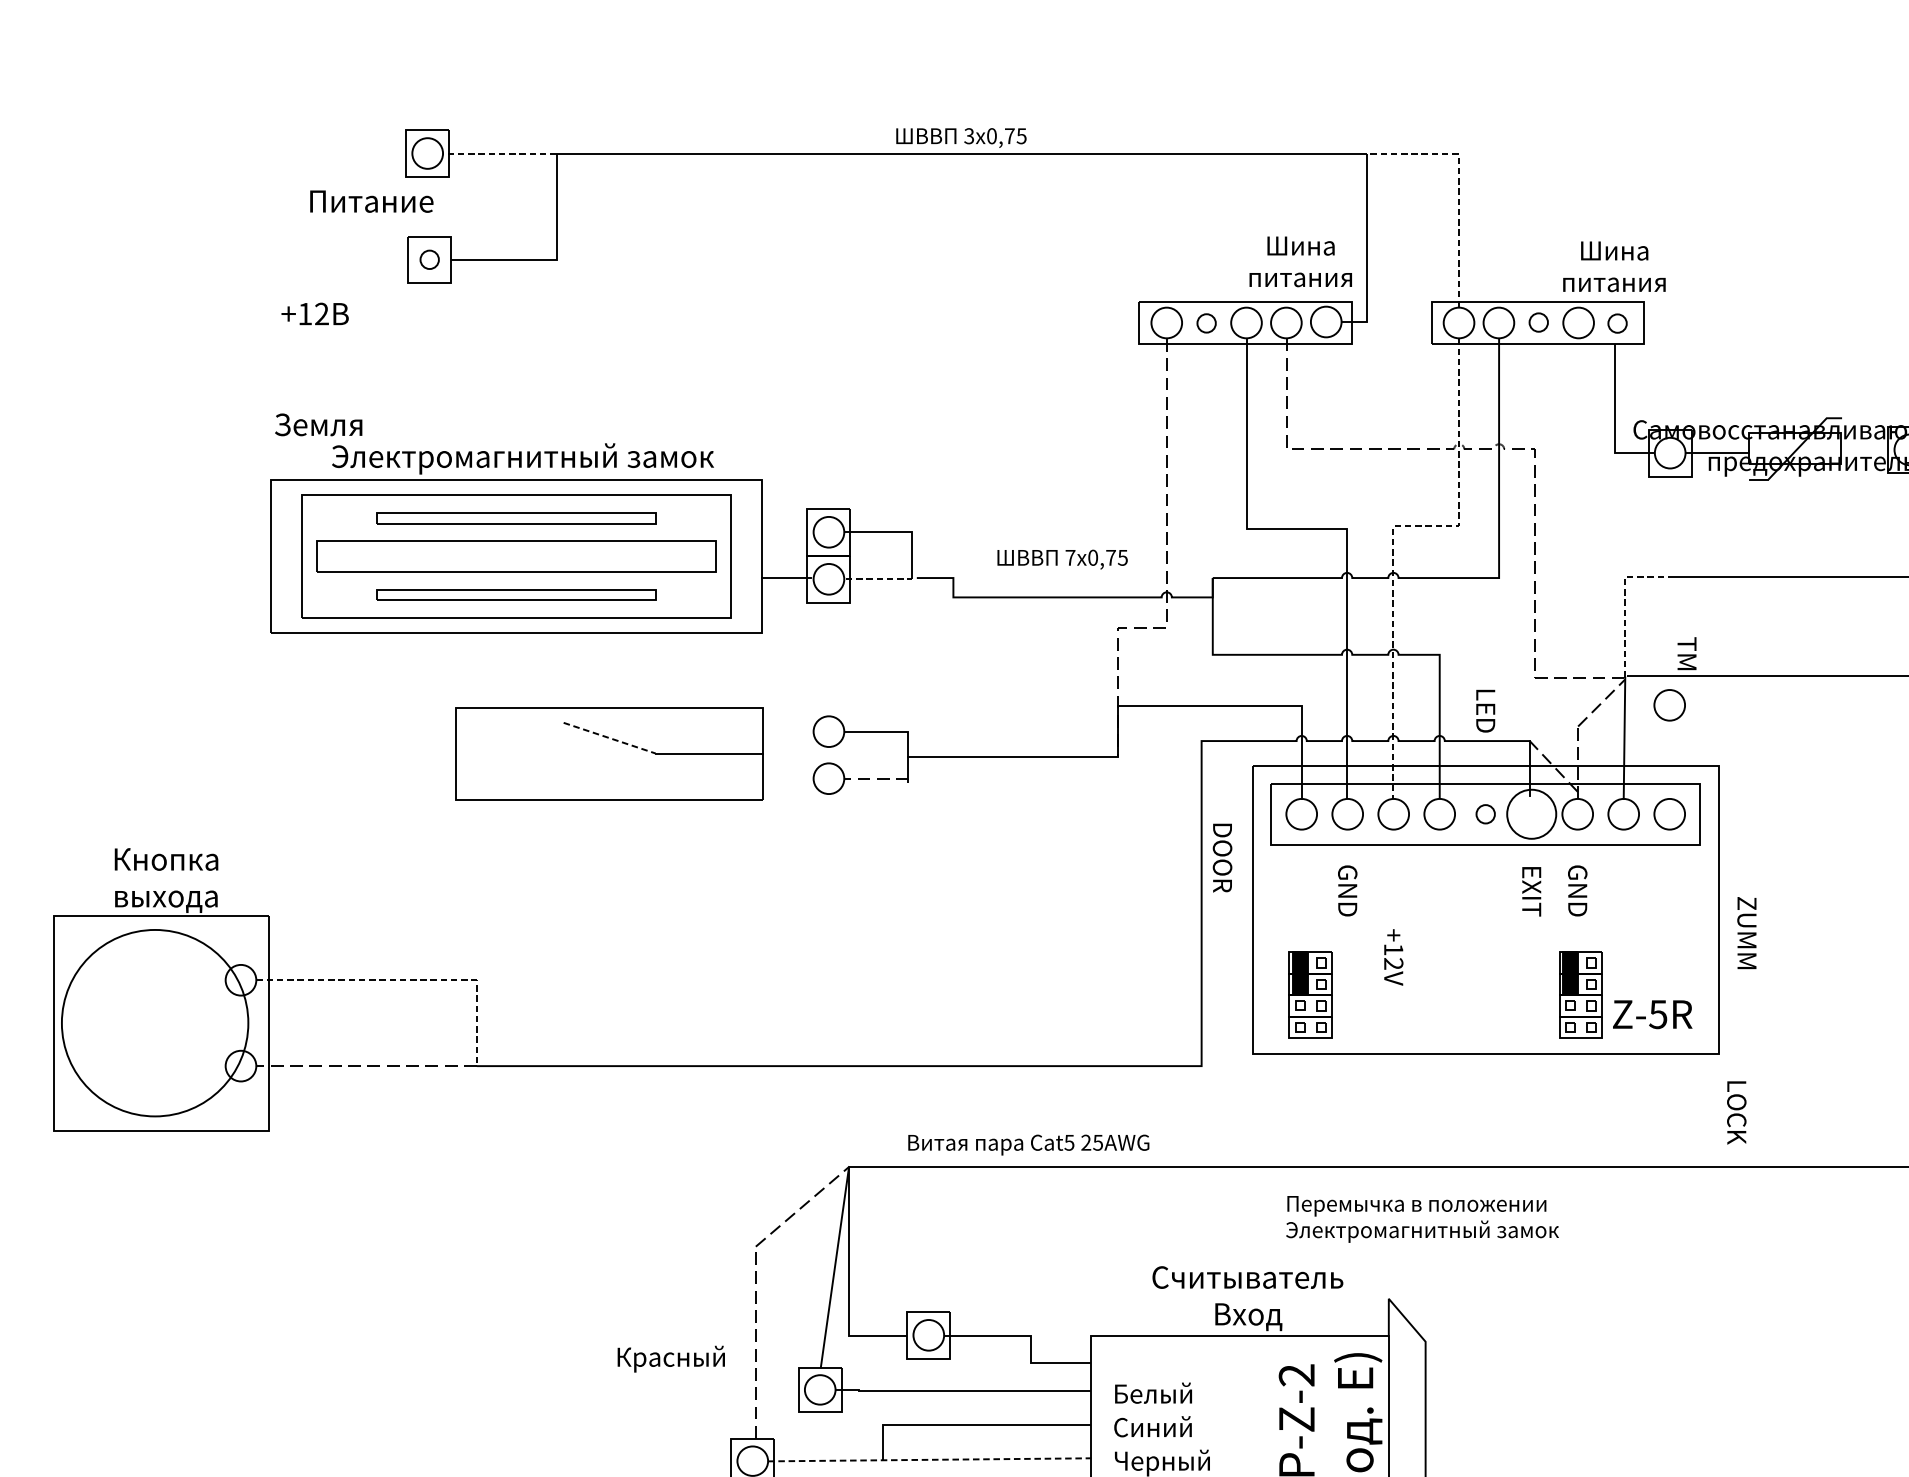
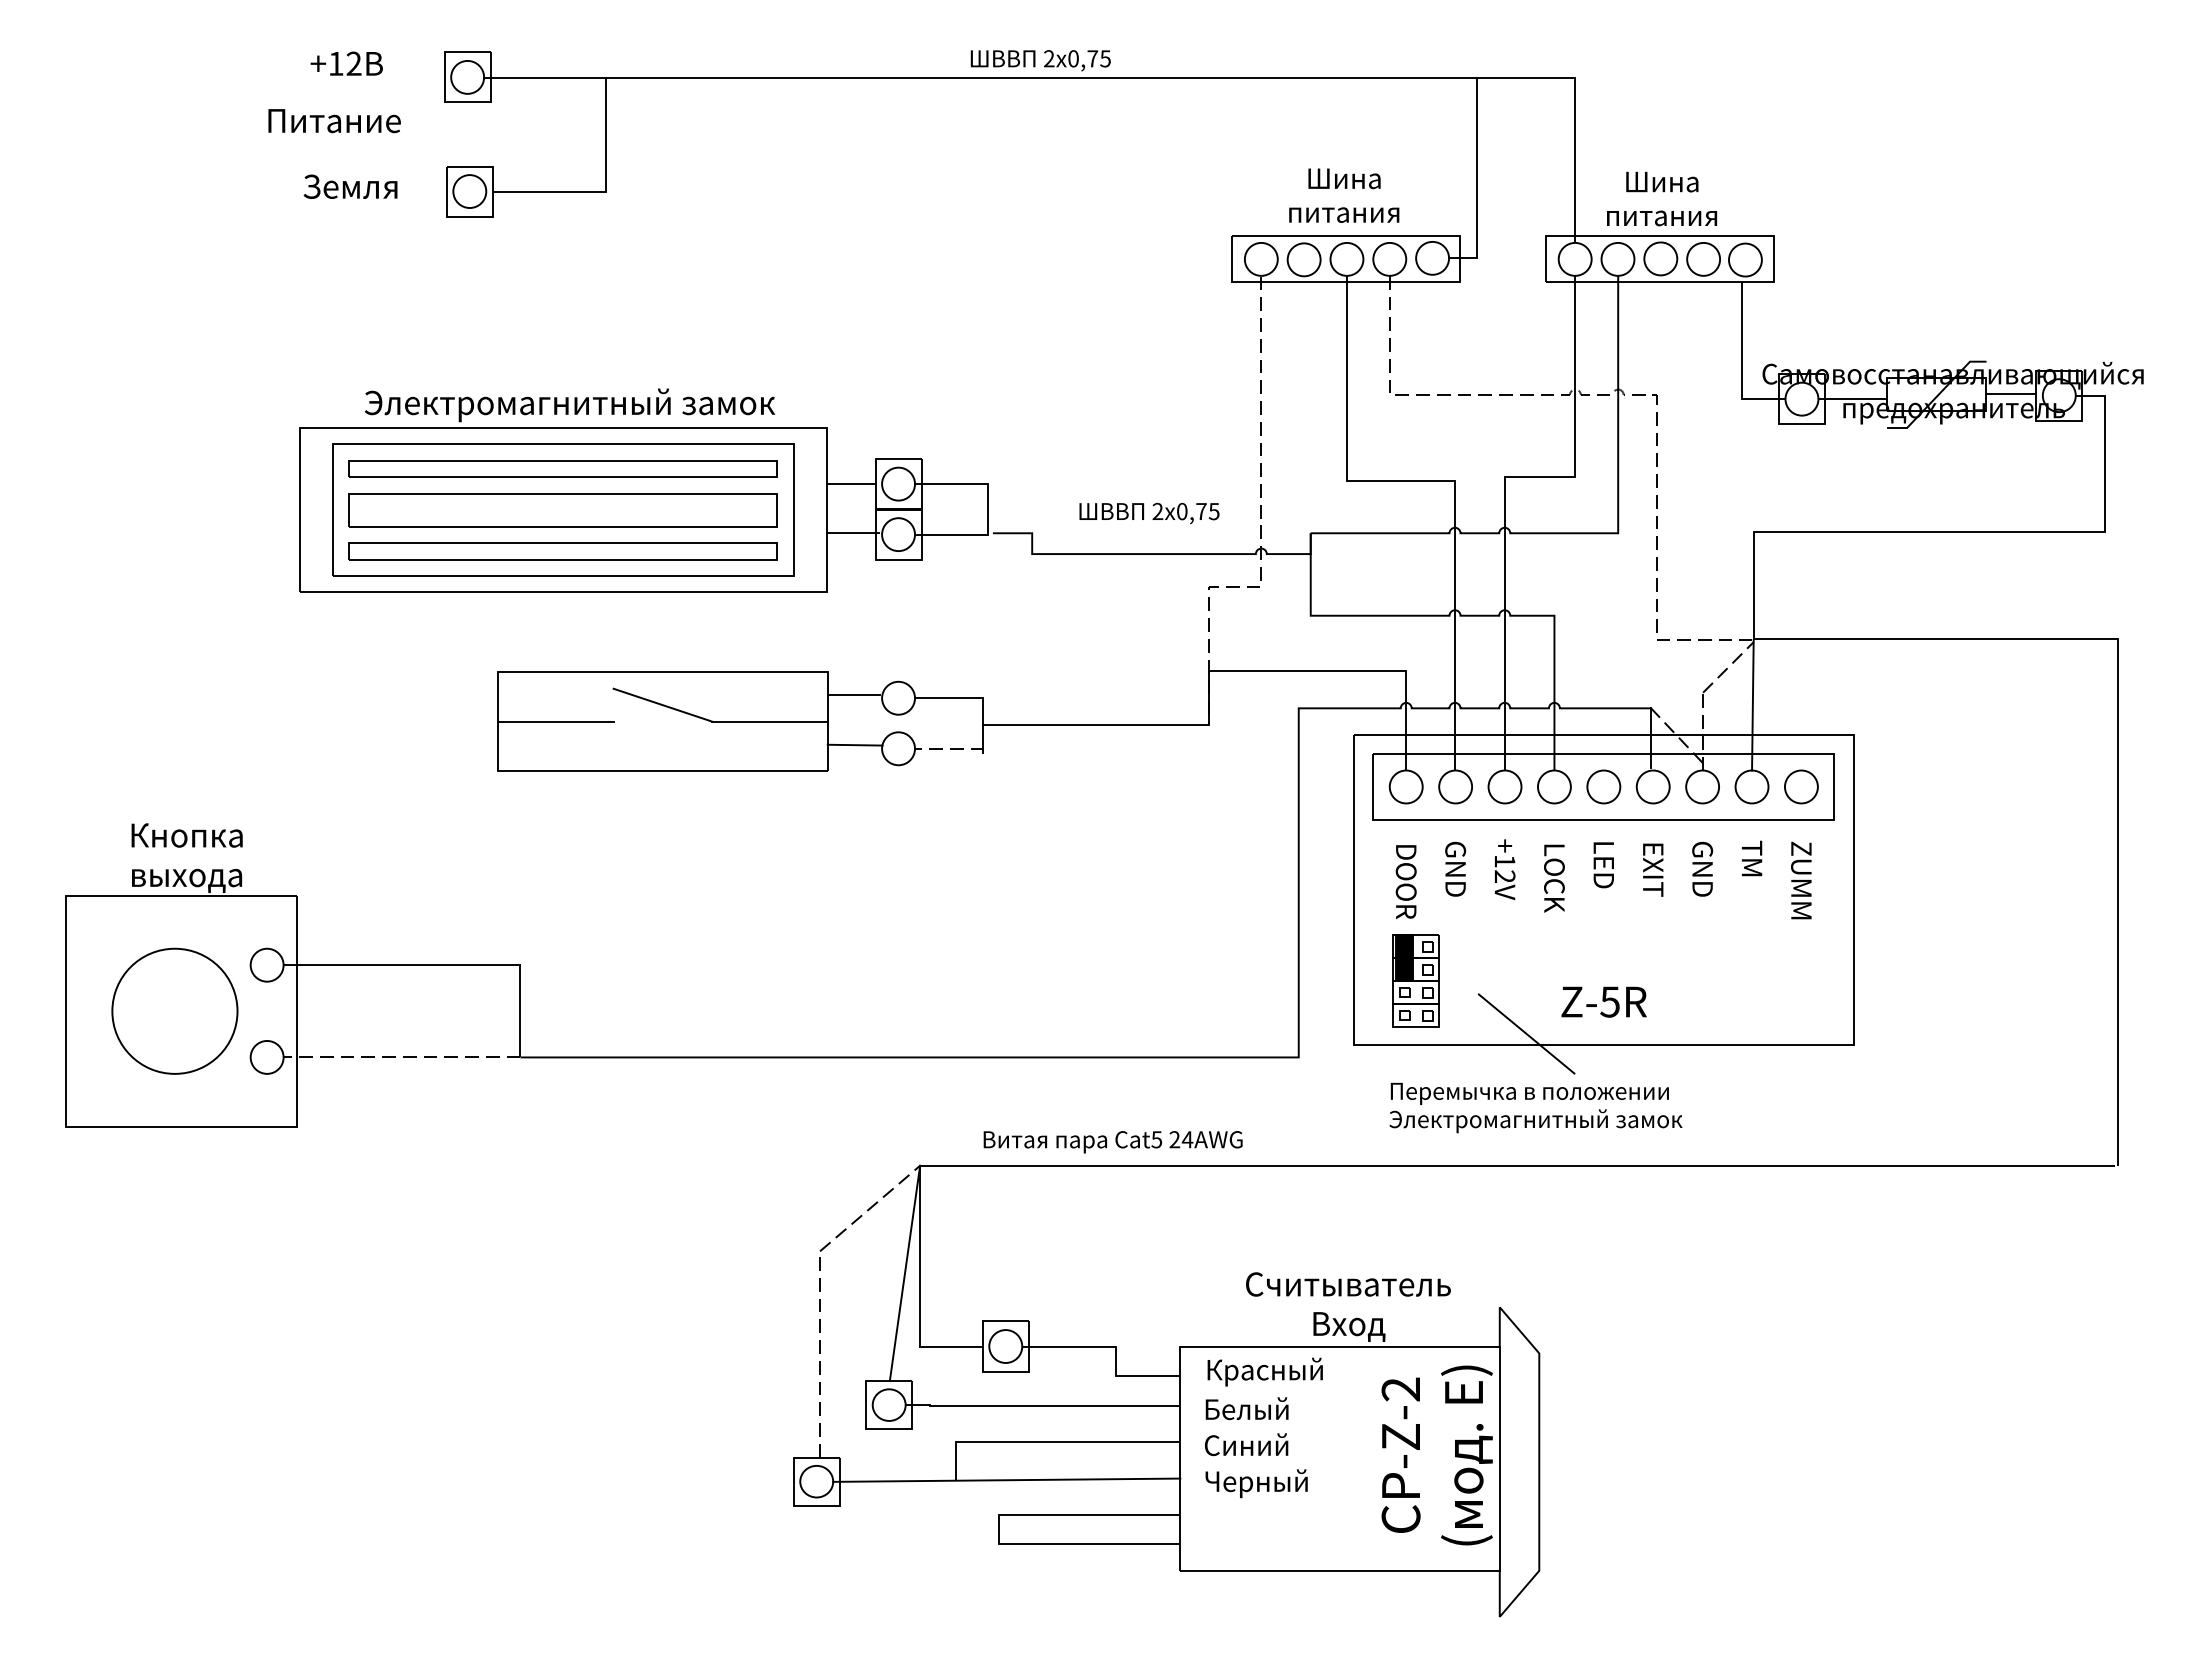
text: (968, 135) -> (1048, 58), 3 -> 2
line: (500, 153) -> (545, 77), dashed -> solid
line: (1459, 184) -> (1575, 110), dashed -> solid
text: (371, 202) -> (334, 121), moved
circle: (429, 259) -> (469, 191), size x1.67
text: (1301, 261) -> (1344, 195), moved
text: (1614, 266) -> (1662, 198), moved
text: (314, 313) -> (346, 63), moved
circle: (1538, 322) -> (1660, 258), size x1.67
circle: (1206, 323) -> (1303, 259), size x1.67
circle: (1616, 323) -> (1744, 259), size x1.67
text: (318, 424) -> (350, 186), moved
line: (1864, 448) -> (2010, 394), added
part: (516, 517) -> (562, 468), size x1.43
line: (784, 531) -> (850, 483), added
line: (1393, 535) -> (1504, 487), dashed -> solid
text: (1070, 556) -> (1157, 510), 7 -> 2
line: (880, 579) -> (953, 534), dashed -> solid
part: (516, 595) -> (562, 551), size x1.43
line: (1625, 602) -> (1753, 559), dashed -> solid
text: (1687, 653) -> (1752, 858), moved
circle: (1669, 704) -> (1801, 669), removed
text: (1485, 711) -> (1603, 865), moved
line: (787, 729) -> (853, 695), added
line: (610, 738) -> (663, 705), dashed -> solid
line: (509, 753) -> (555, 721), added
line: (787, 774) -> (854, 744), added
circle: (1485, 813) -> (1603, 786), size x1.67
circle: (1531, 813) -> (1652, 786), size x0.62
text: (1221, 857) -> (1405, 881), moved
text: (1747, 933) -> (1801, 880), moved
text: (1394, 957) -> (1505, 869), moved
line: (410, 980) -> (449, 965), dashed -> solid
part: (1580, 994) -> (1705, 980), removed
text: (1652, 1014) -> (1603, 1001), moved
circle: (154, 1022) -> (174, 1010), size x0.62
line: (1413, 1043) -> (1526, 1033), added
text: (1736, 1112) -> (1554, 878), moved
text: (1098, 1142) -> (1187, 1139), 25AWG -> 24AWG
text: (1422, 1219) -> (1535, 1108), moved
text: (670, 1358) -> (1264, 1371), moved
line: (929, 1460) -> (1006, 1480), dashed -> solid

